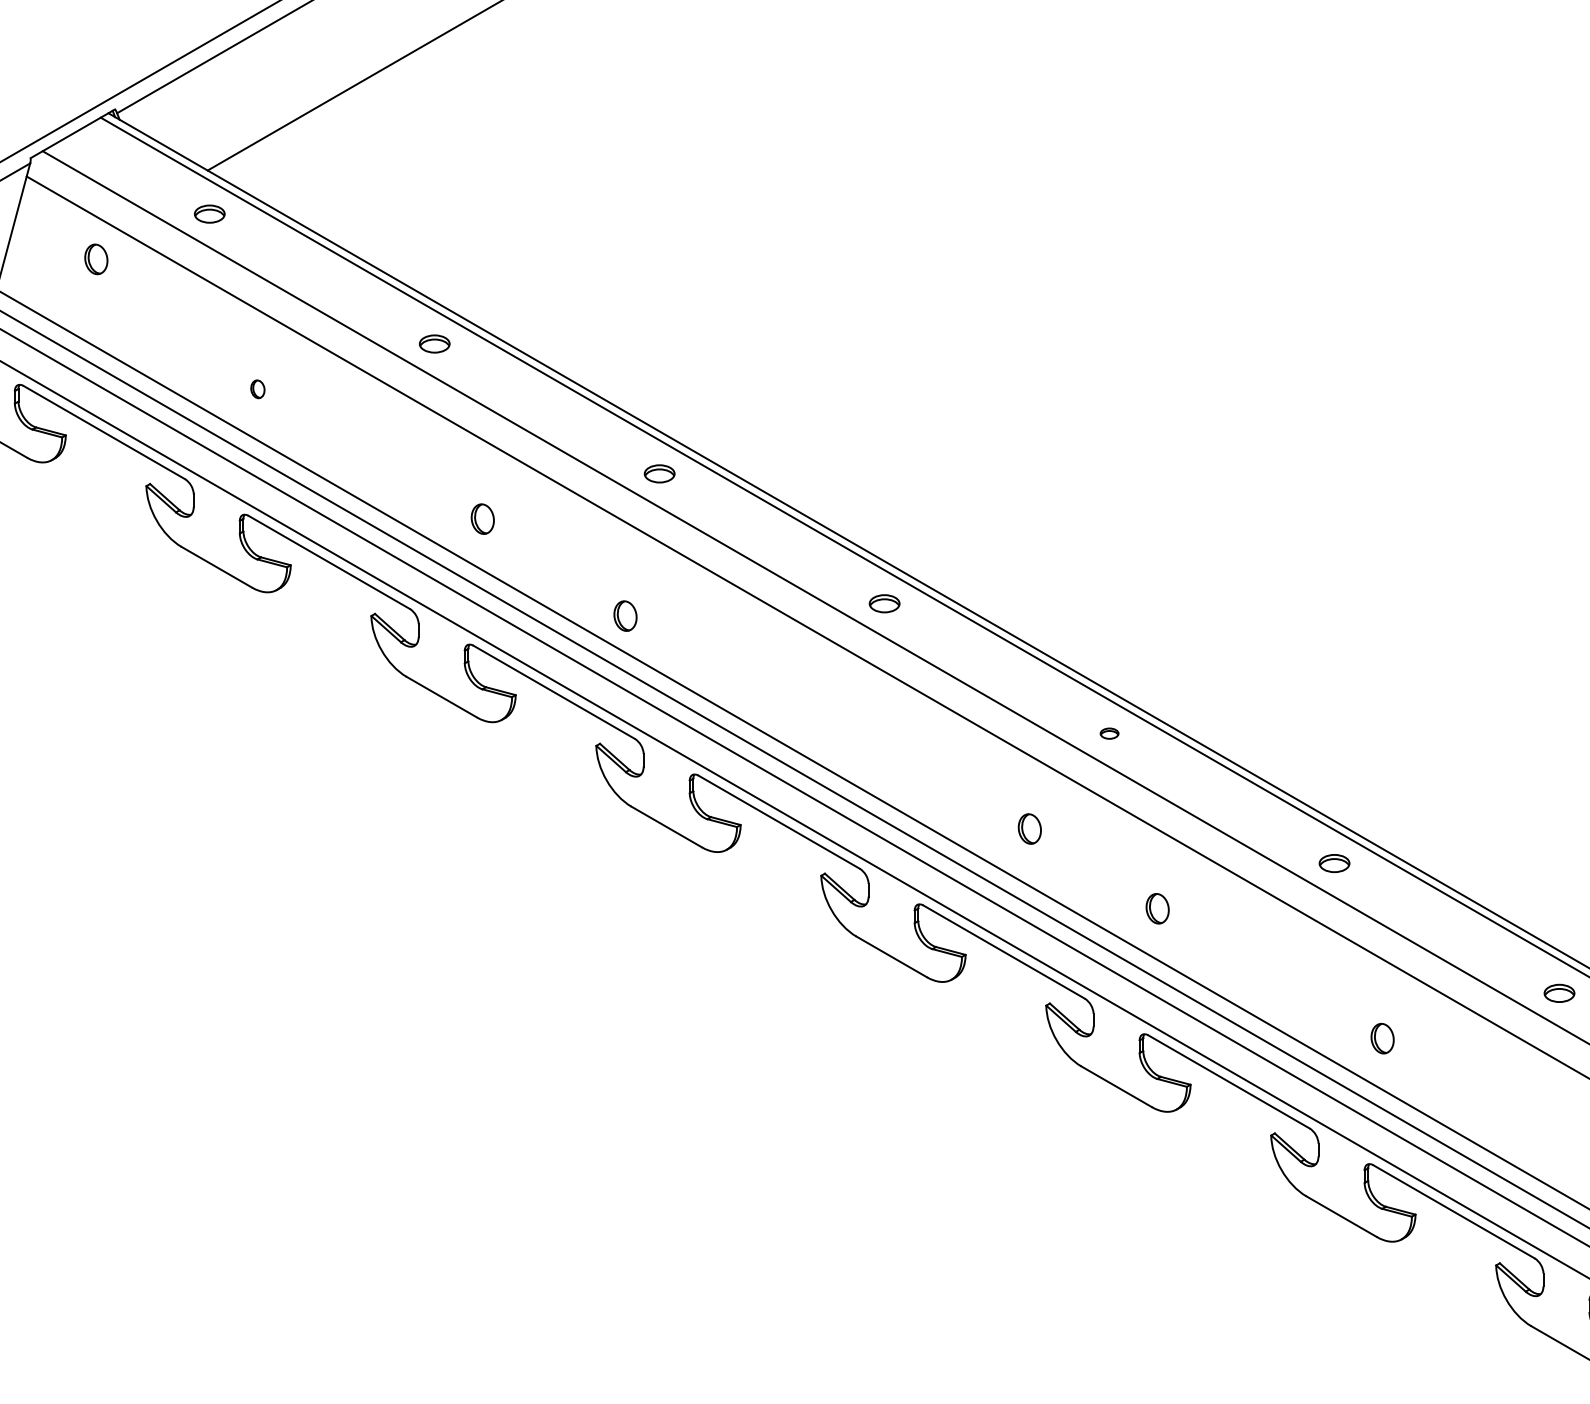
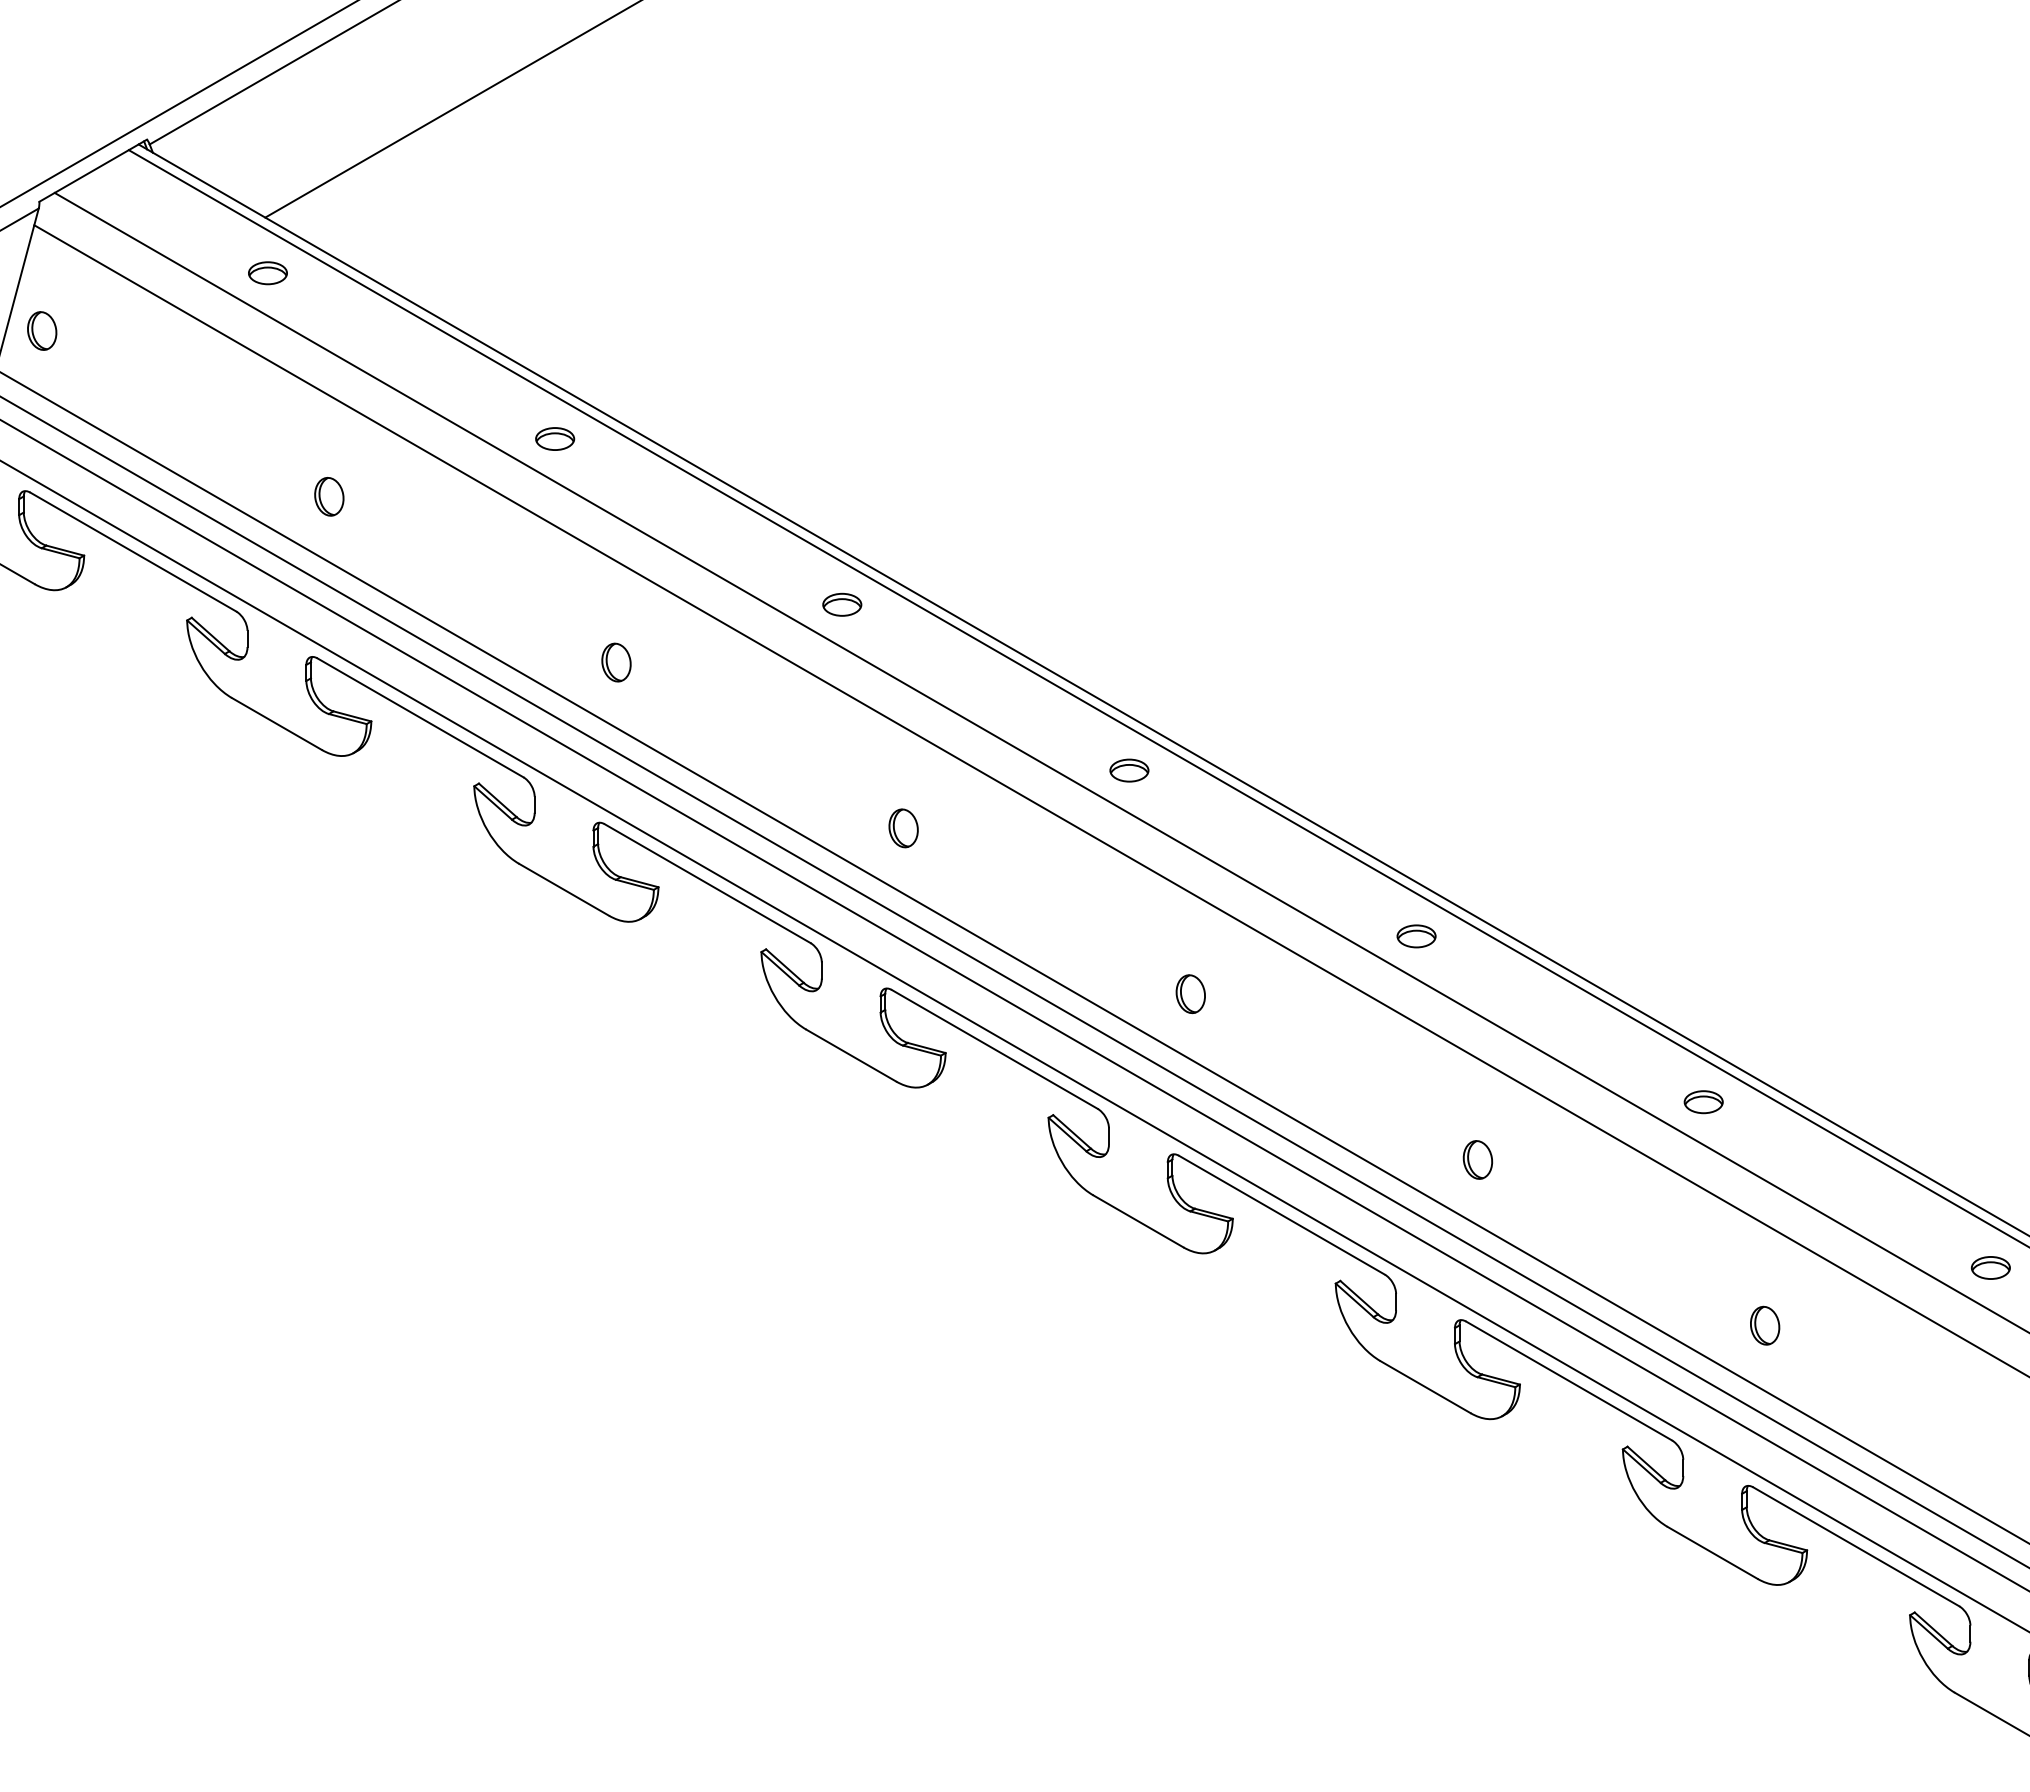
part: (96, 258) -> (42, 330), moved
part: (257, 389) -> (329, 496), size x1.67
part: (625, 616) -> (903, 828), moved
part: (1109, 733) -> (1416, 936), size x1.67
part: (1029, 829) -> (1190, 994), moved

